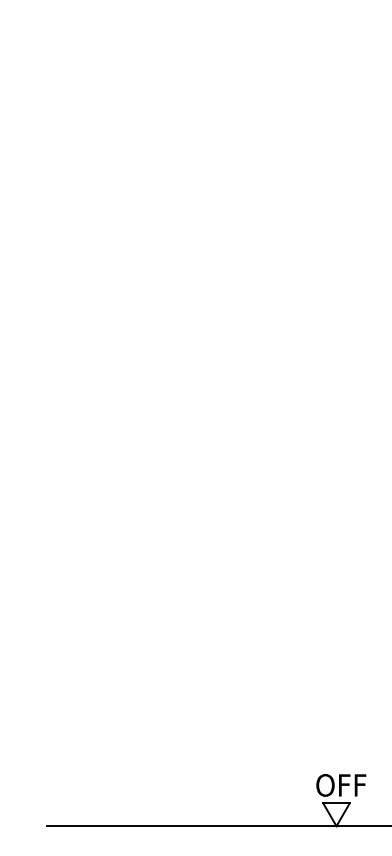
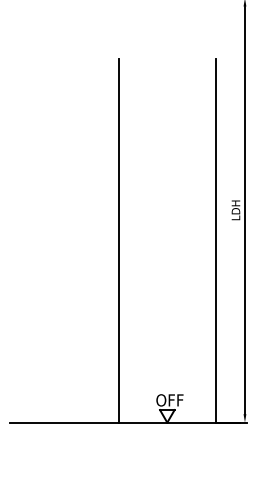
line: (247, 492) -> (118, 240), added

